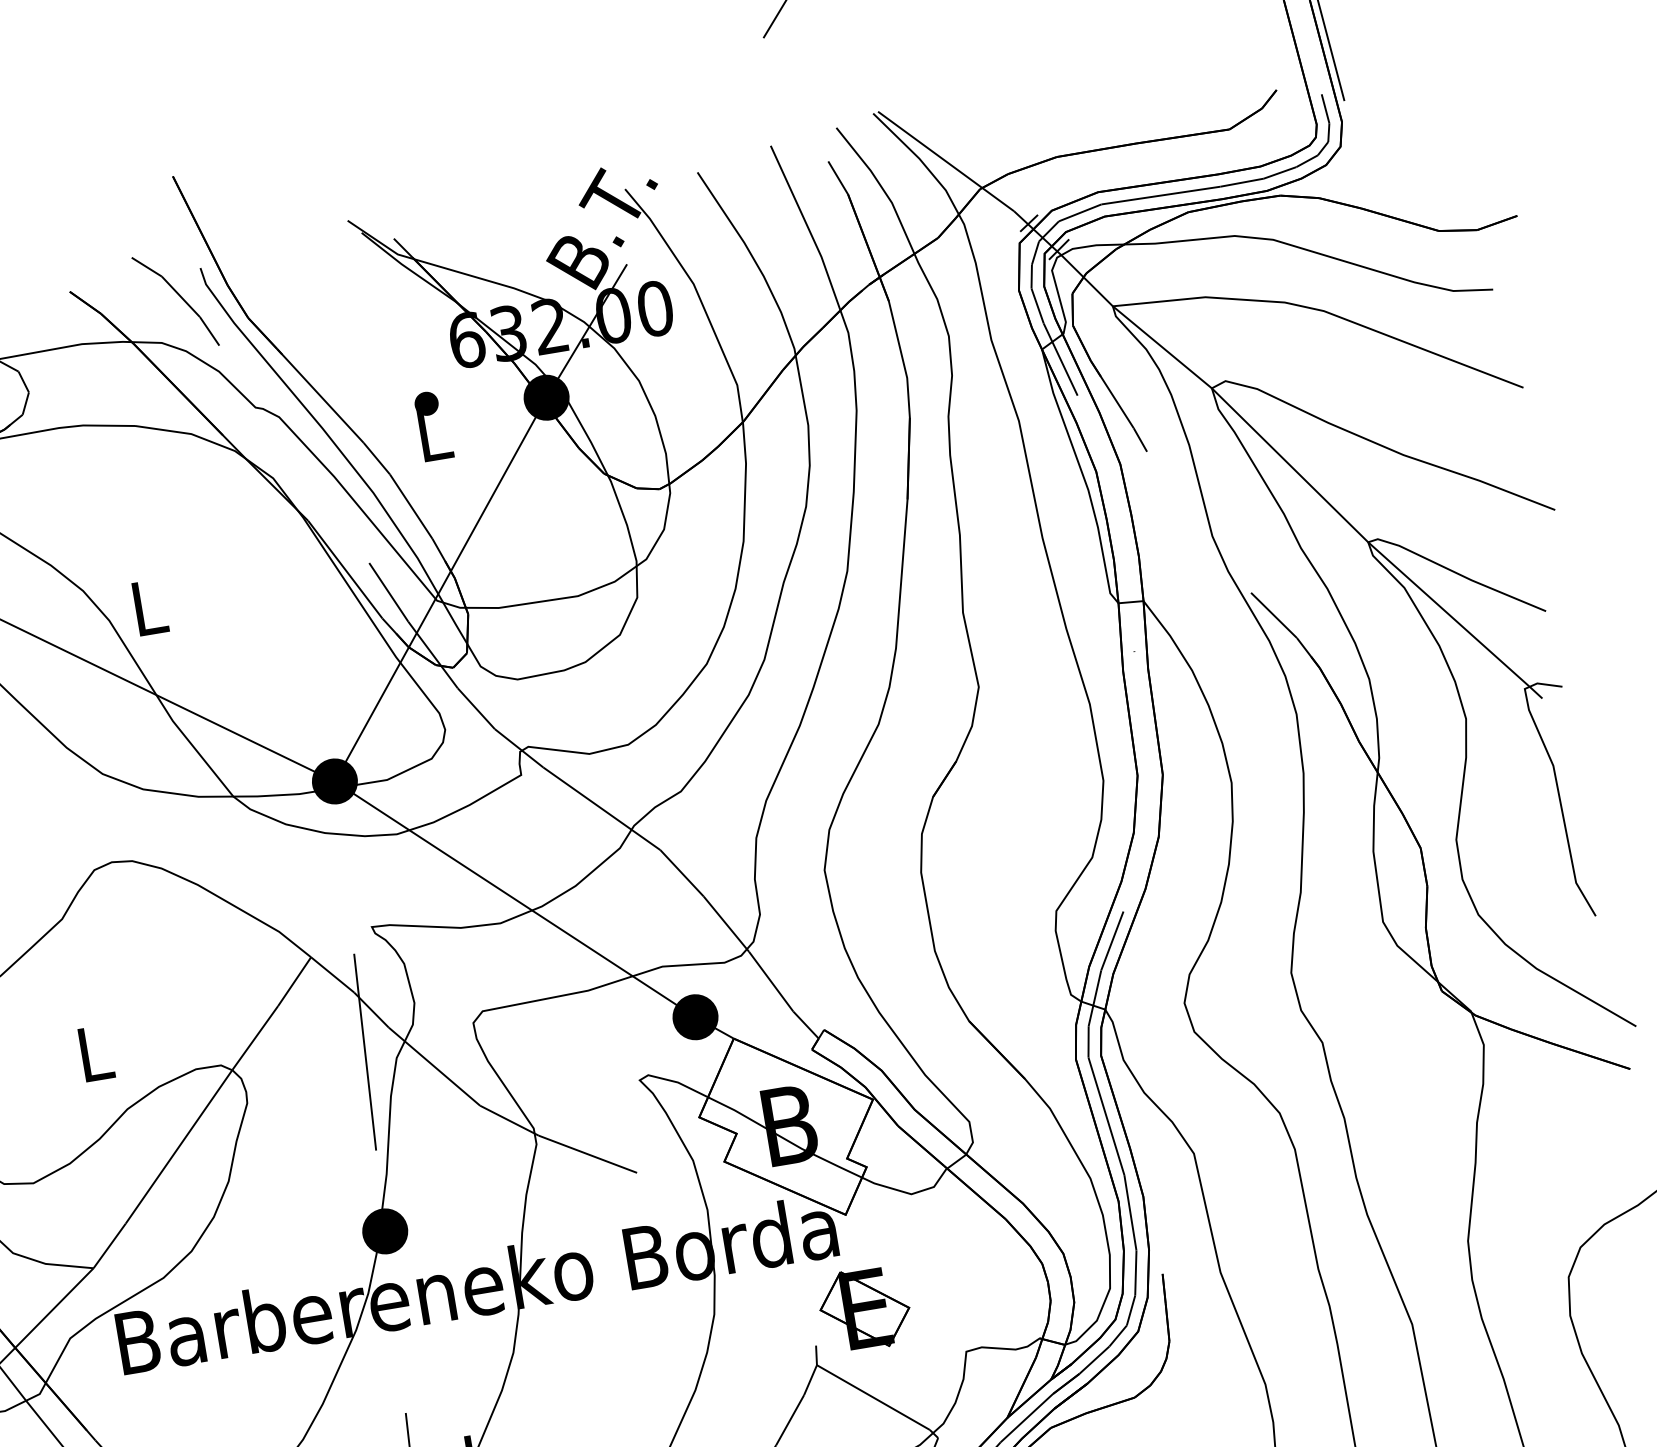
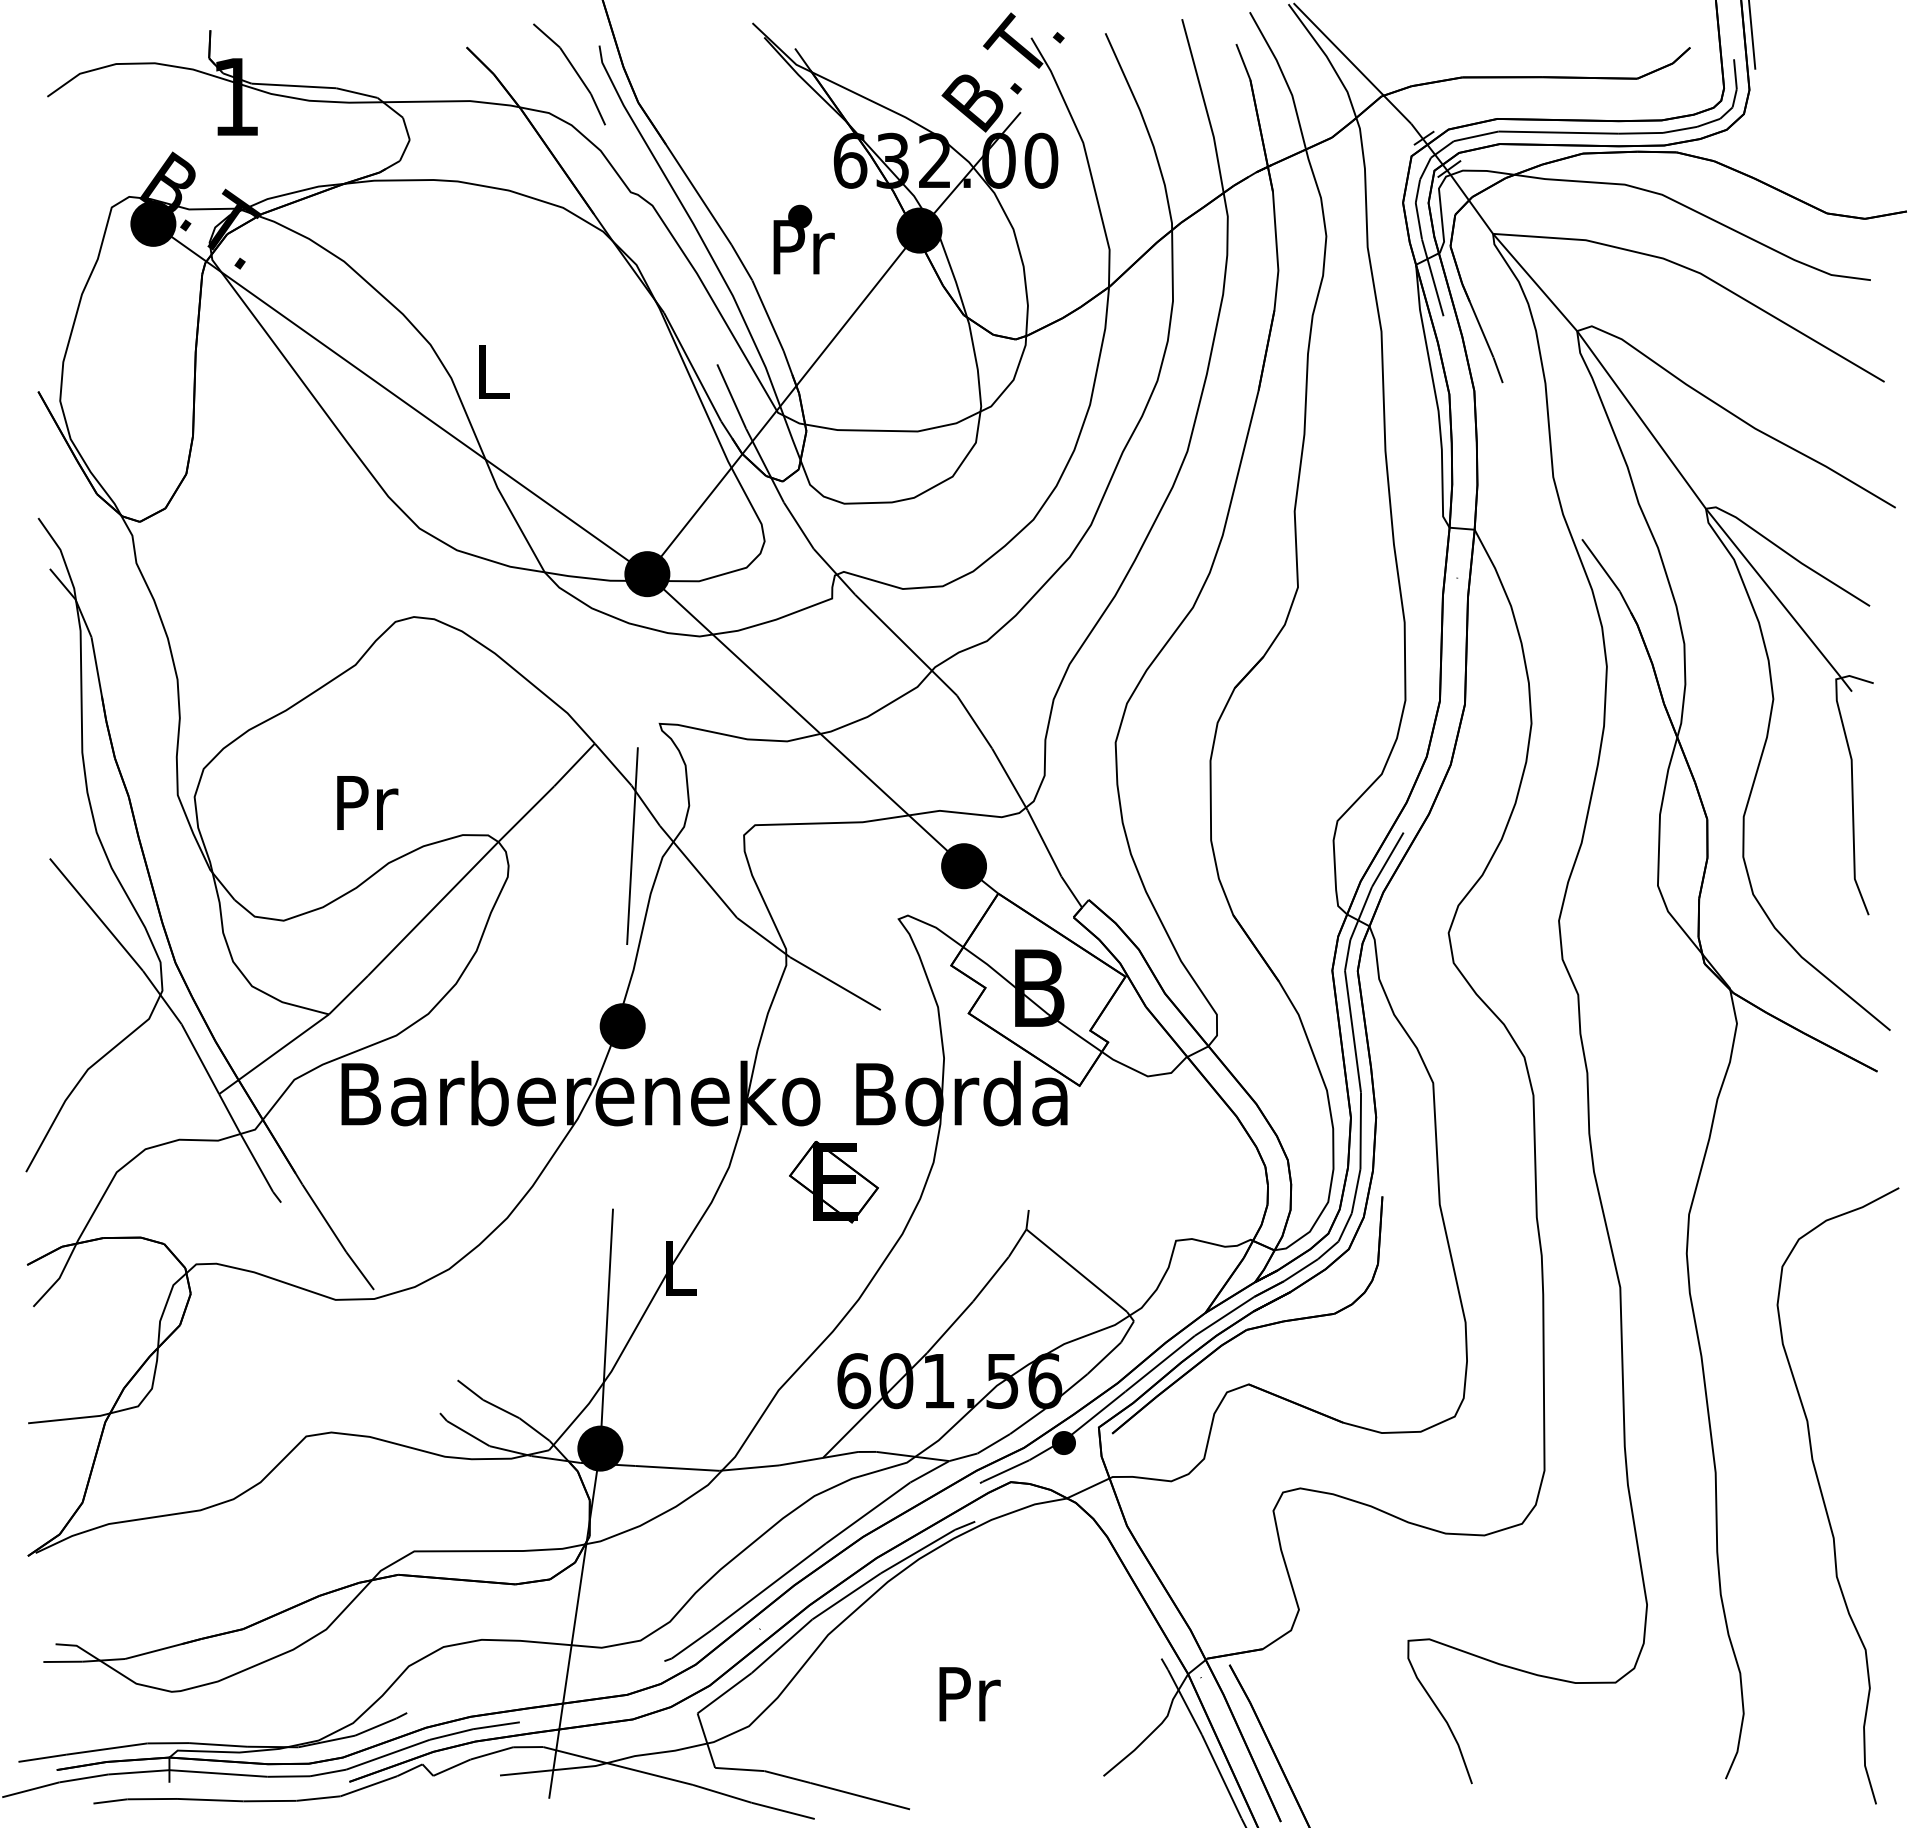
text: (435, 433) -> (803, 247), L -> Pr
text: (96, 1052) -> (367, 802), L -> Pr
part: (864, 1308) -> (833, 1181), moved

